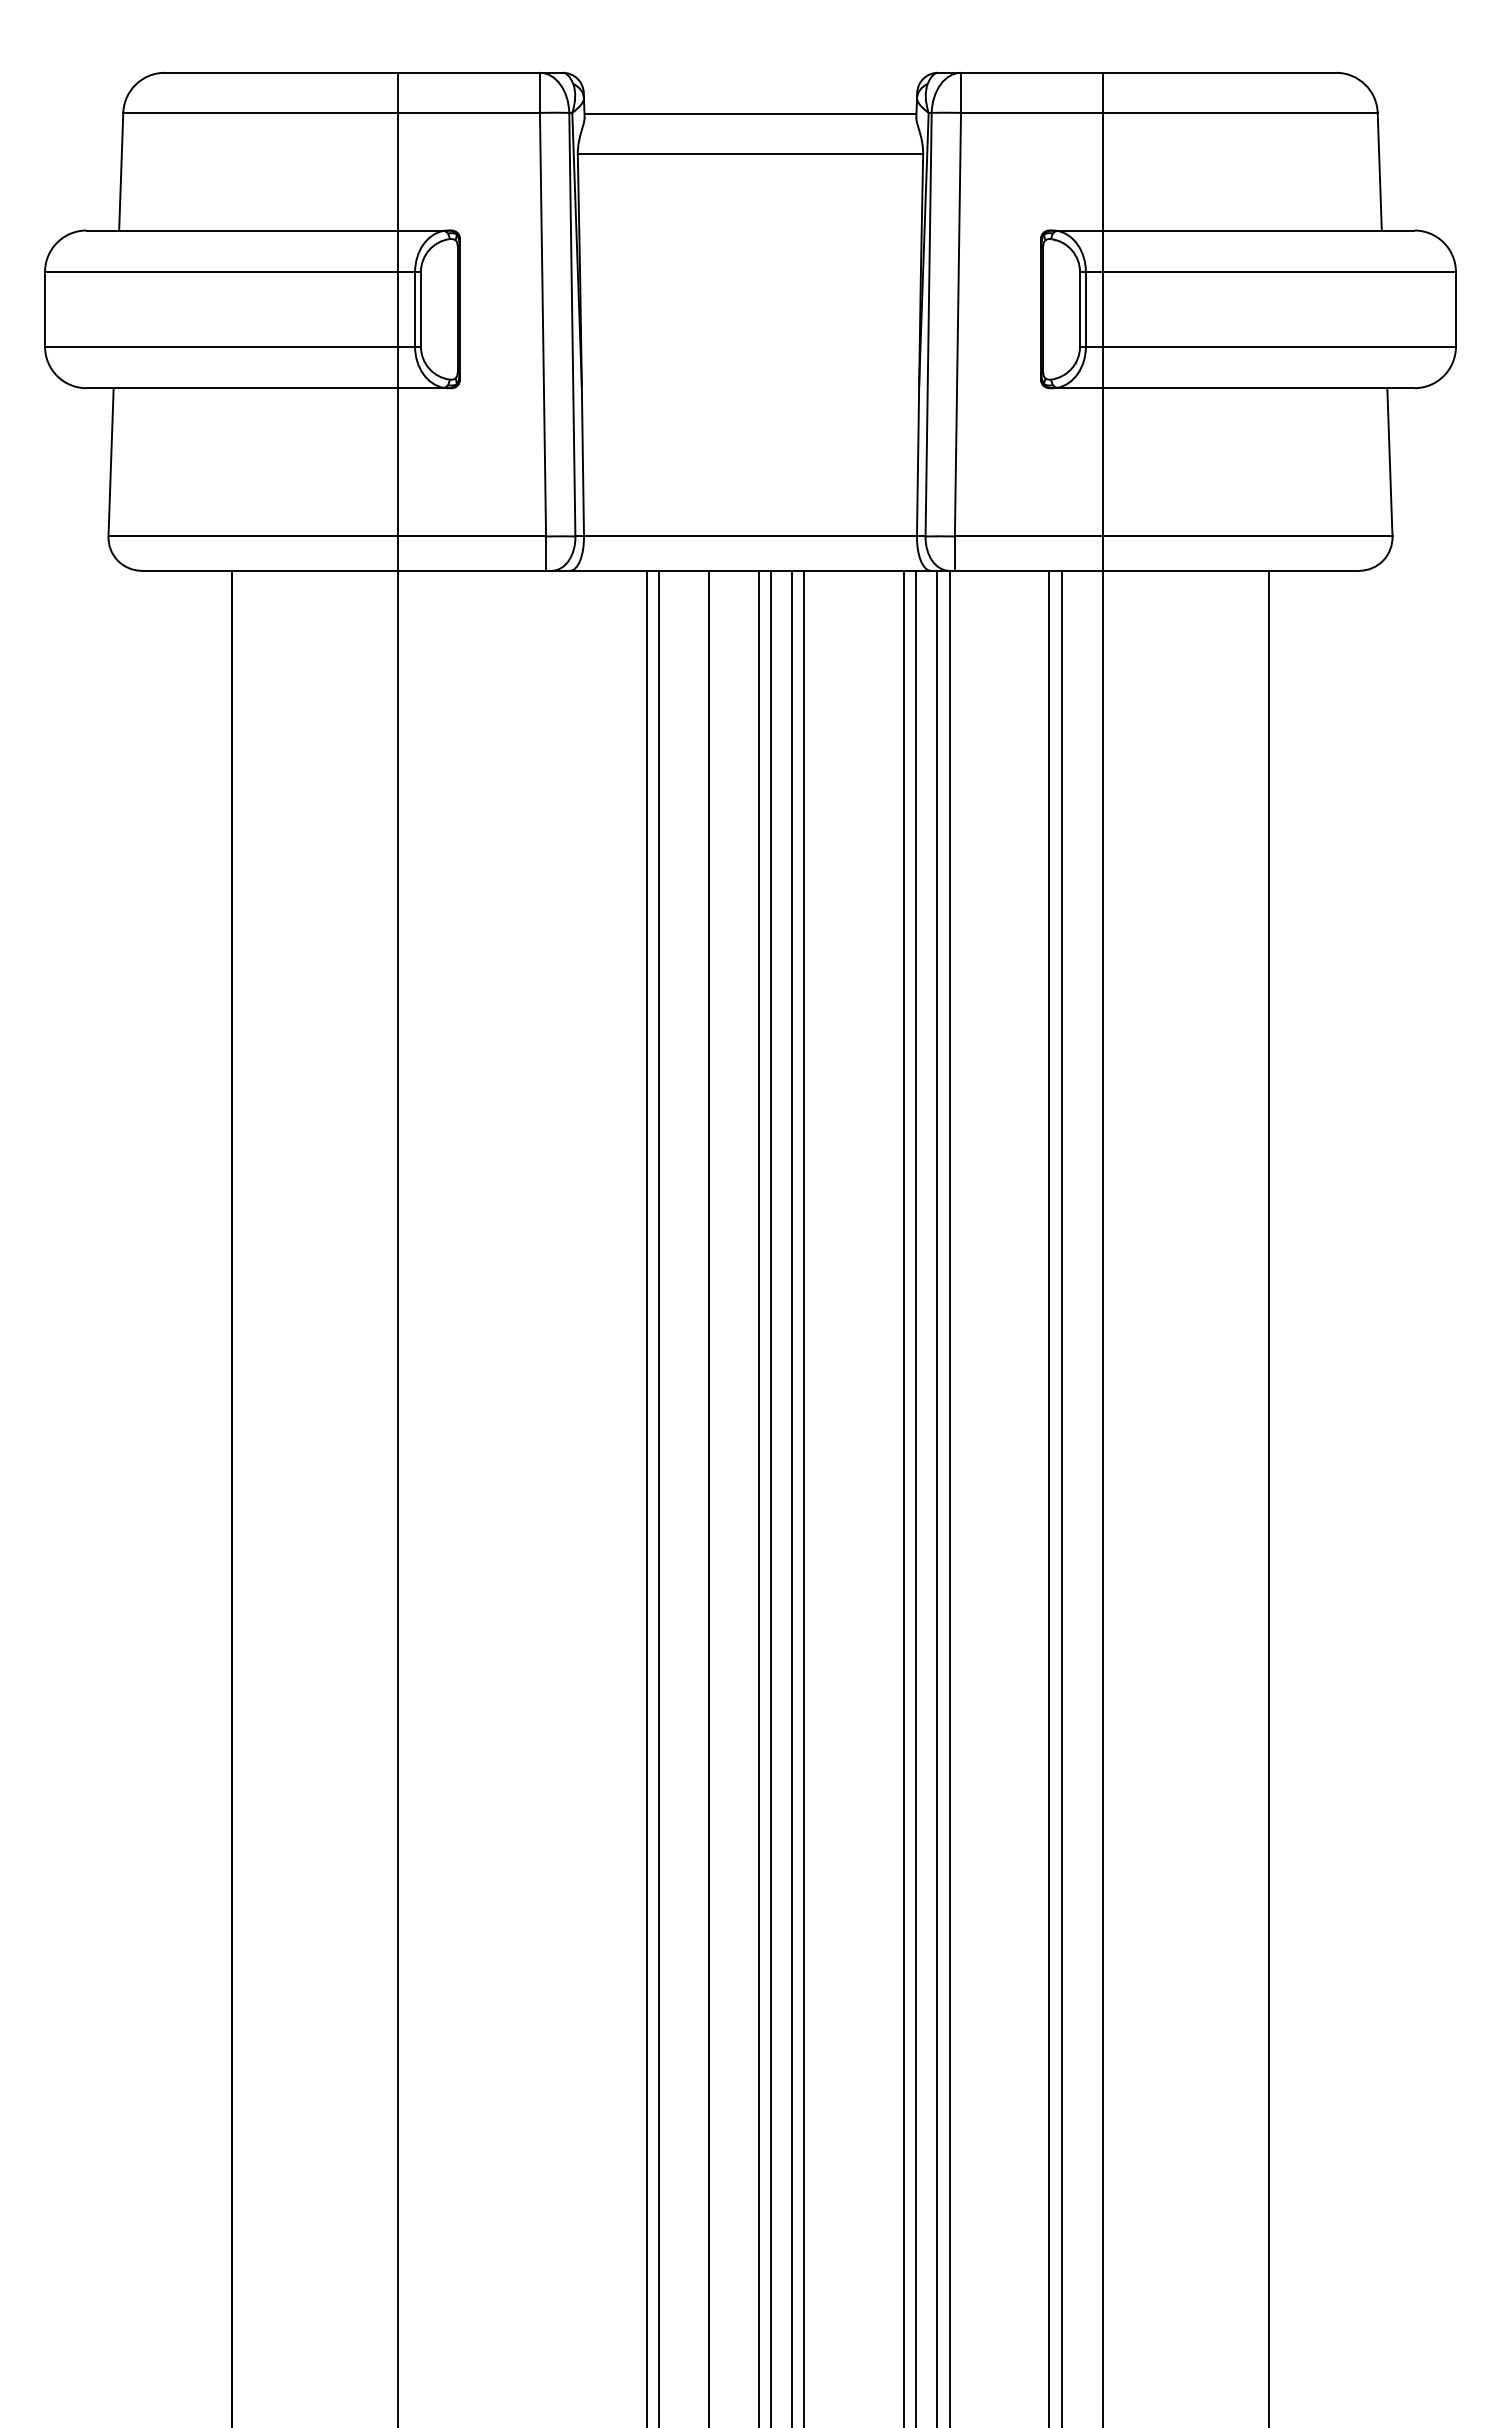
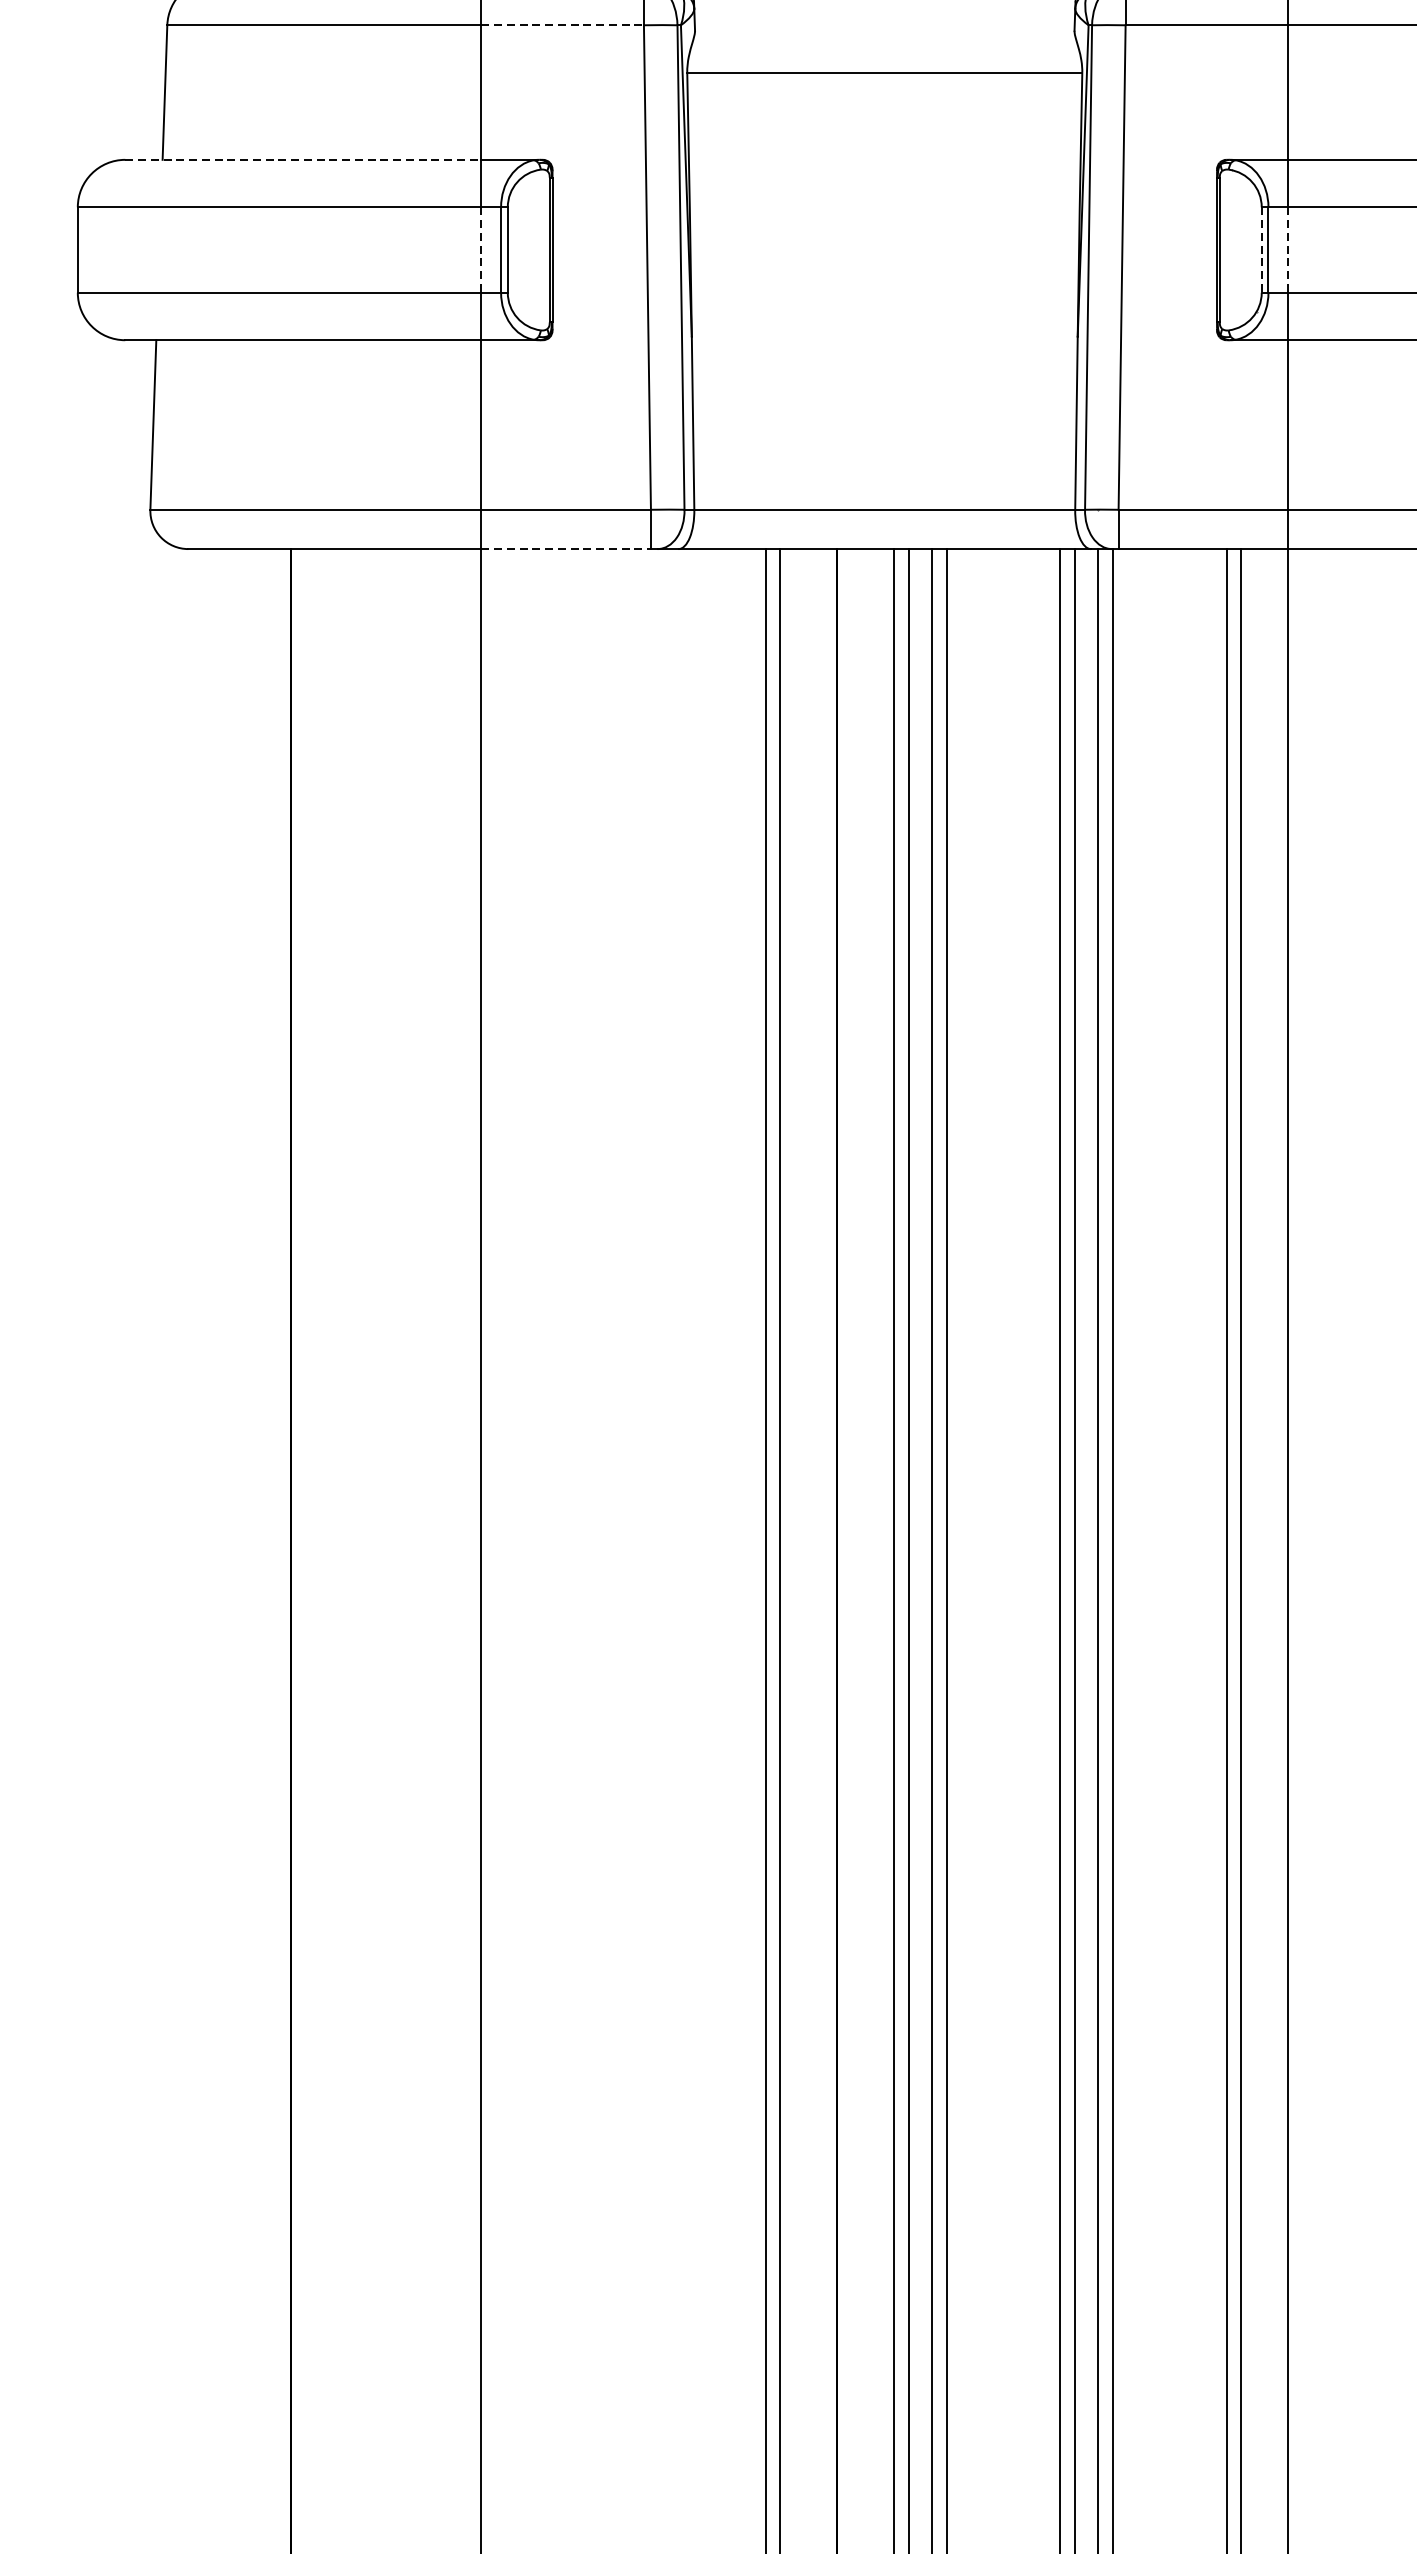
line: (469, 112) -> (563, 24), solid -> dashed
line: (750, 114) -> (884, 27), removed
line: (242, 230) -> (303, 159), solid -> dashed
line: (397, 309) -> (480, 250), solid -> dashed
line: (1080, 309) -> (1262, 250), solid -> dashed
line: (1103, 309) -> (1288, 250), solid -> dashed
line: (472, 570) -> (566, 548), solid -> dashed

